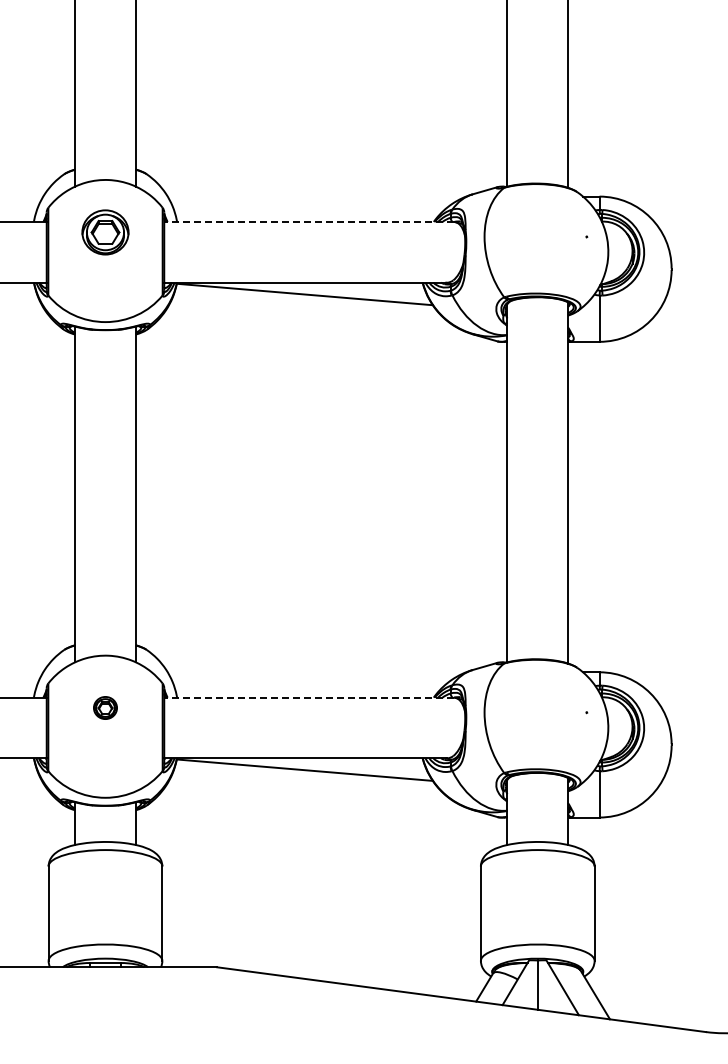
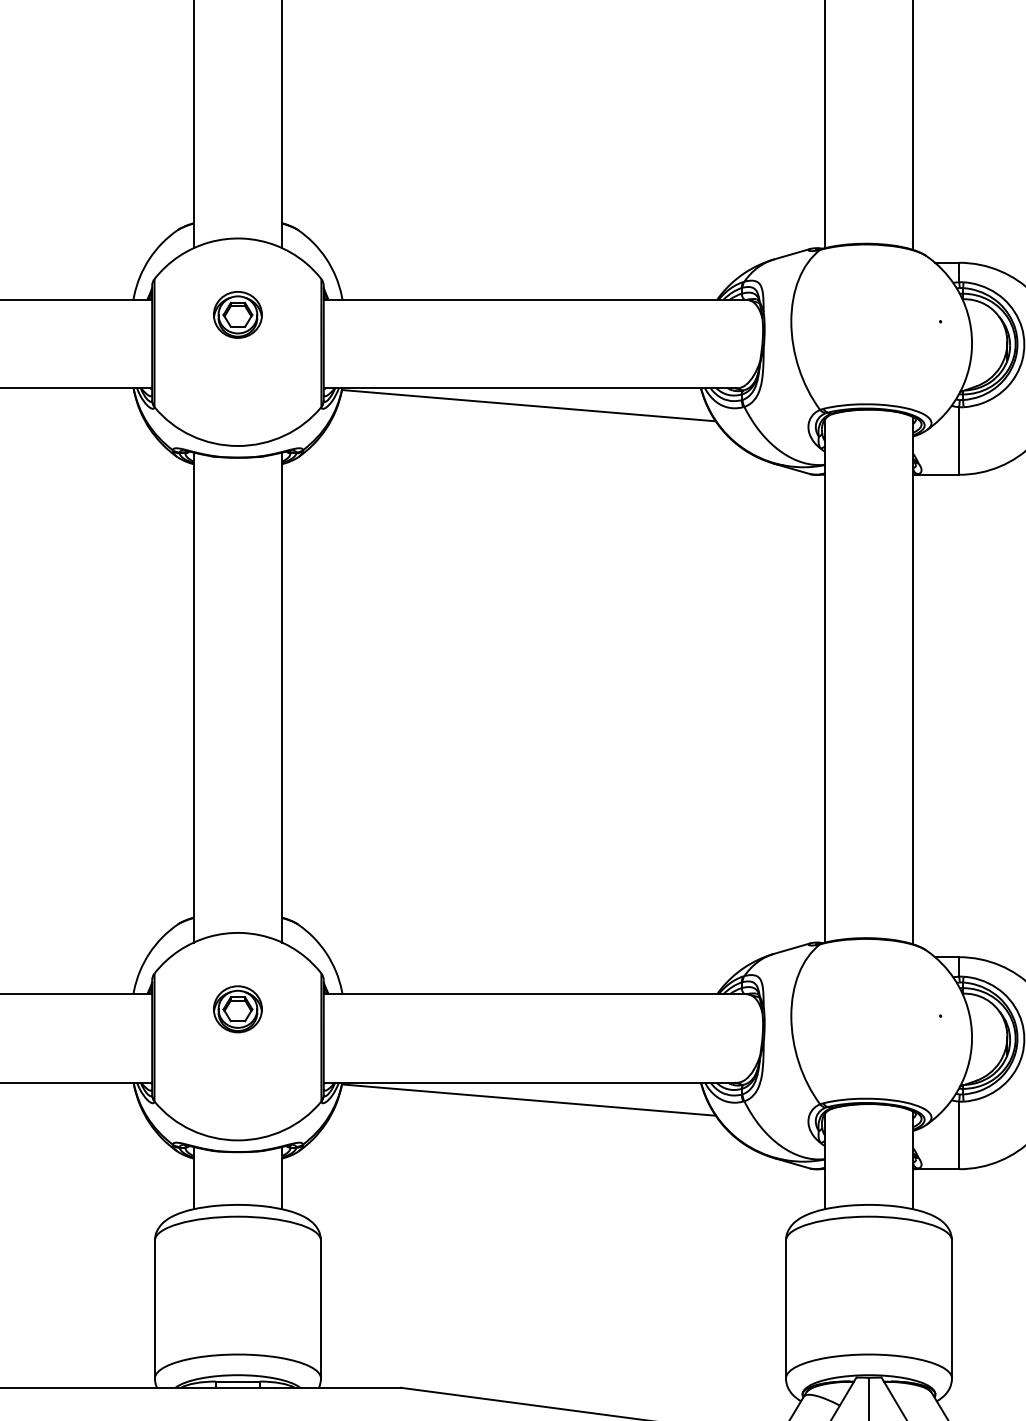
line: (309, 221) -> (535, 299), dashed -> solid
part: (105, 231) -> (237, 313), size x0.71
line: (309, 697) -> (535, 993), dashed -> solid
part: (105, 707) -> (237, 1008), size x1.43

